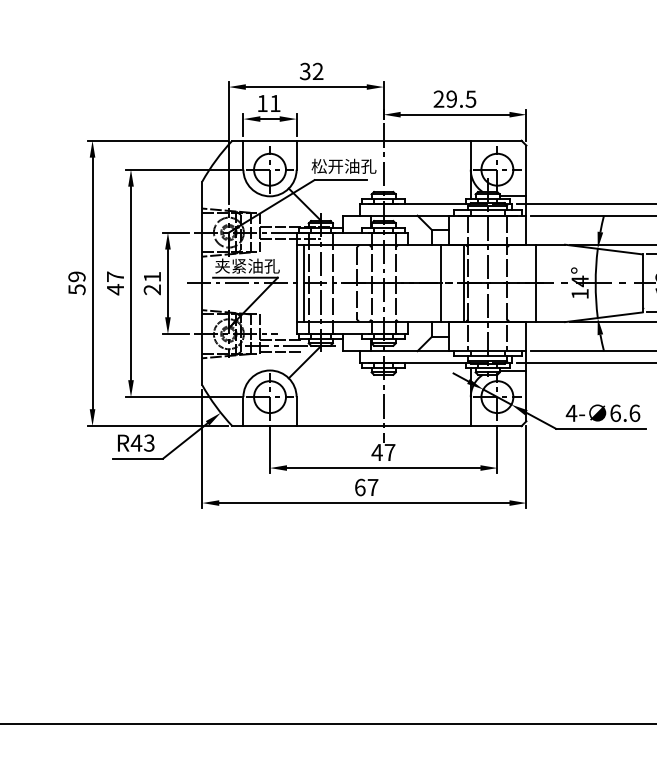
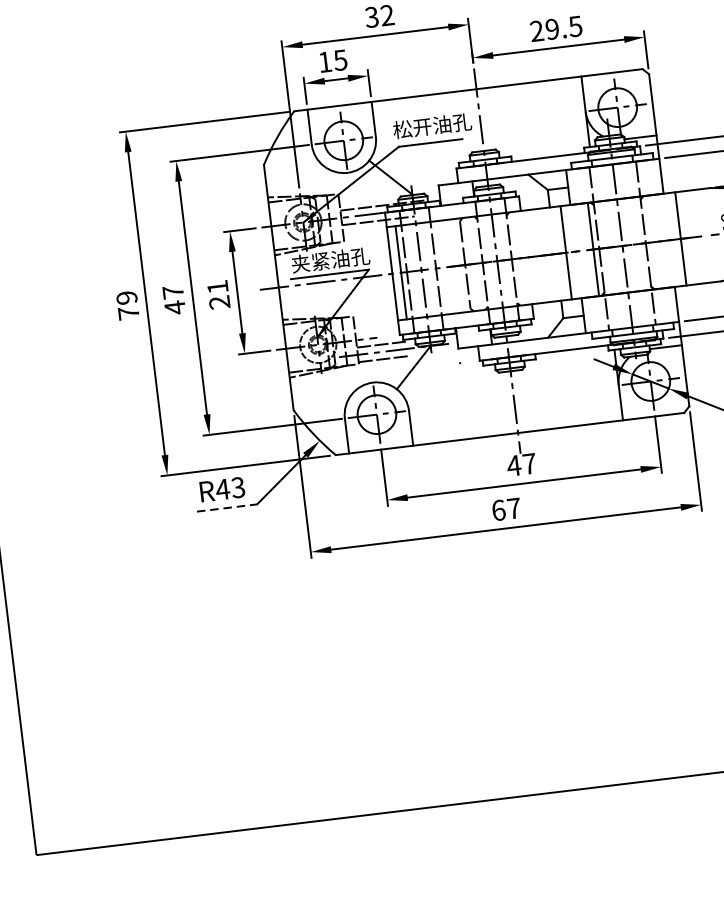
text: (275, 103) -> (340, 60), 11 -> 15
text: (76, 289) -> (128, 313), 59 -> 79
line: (138, 458) -> (227, 507), solid -> dashed

